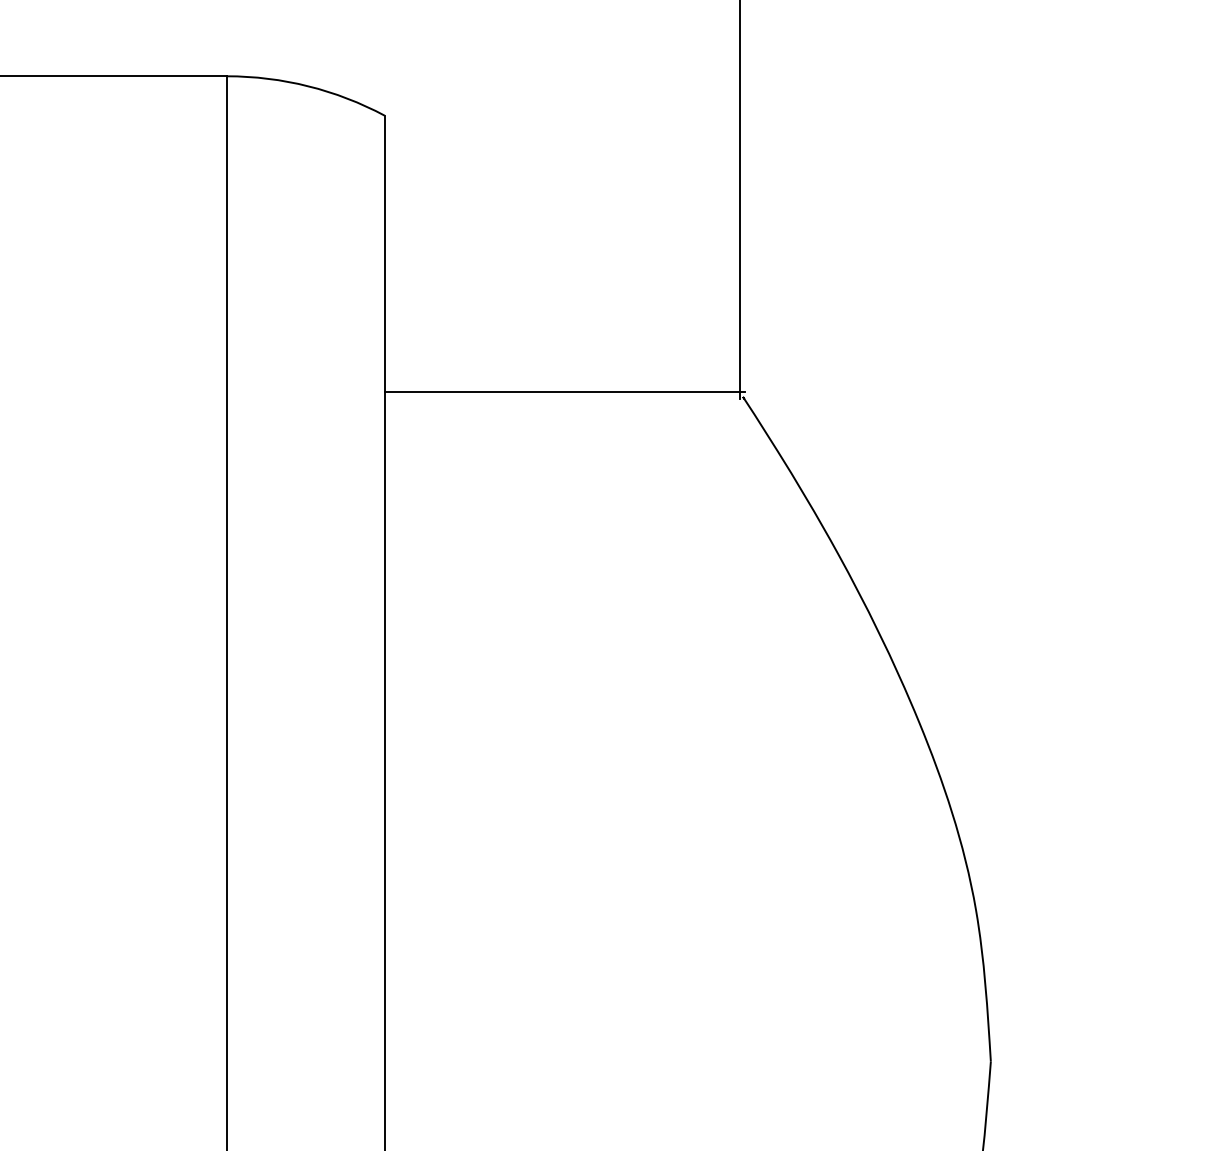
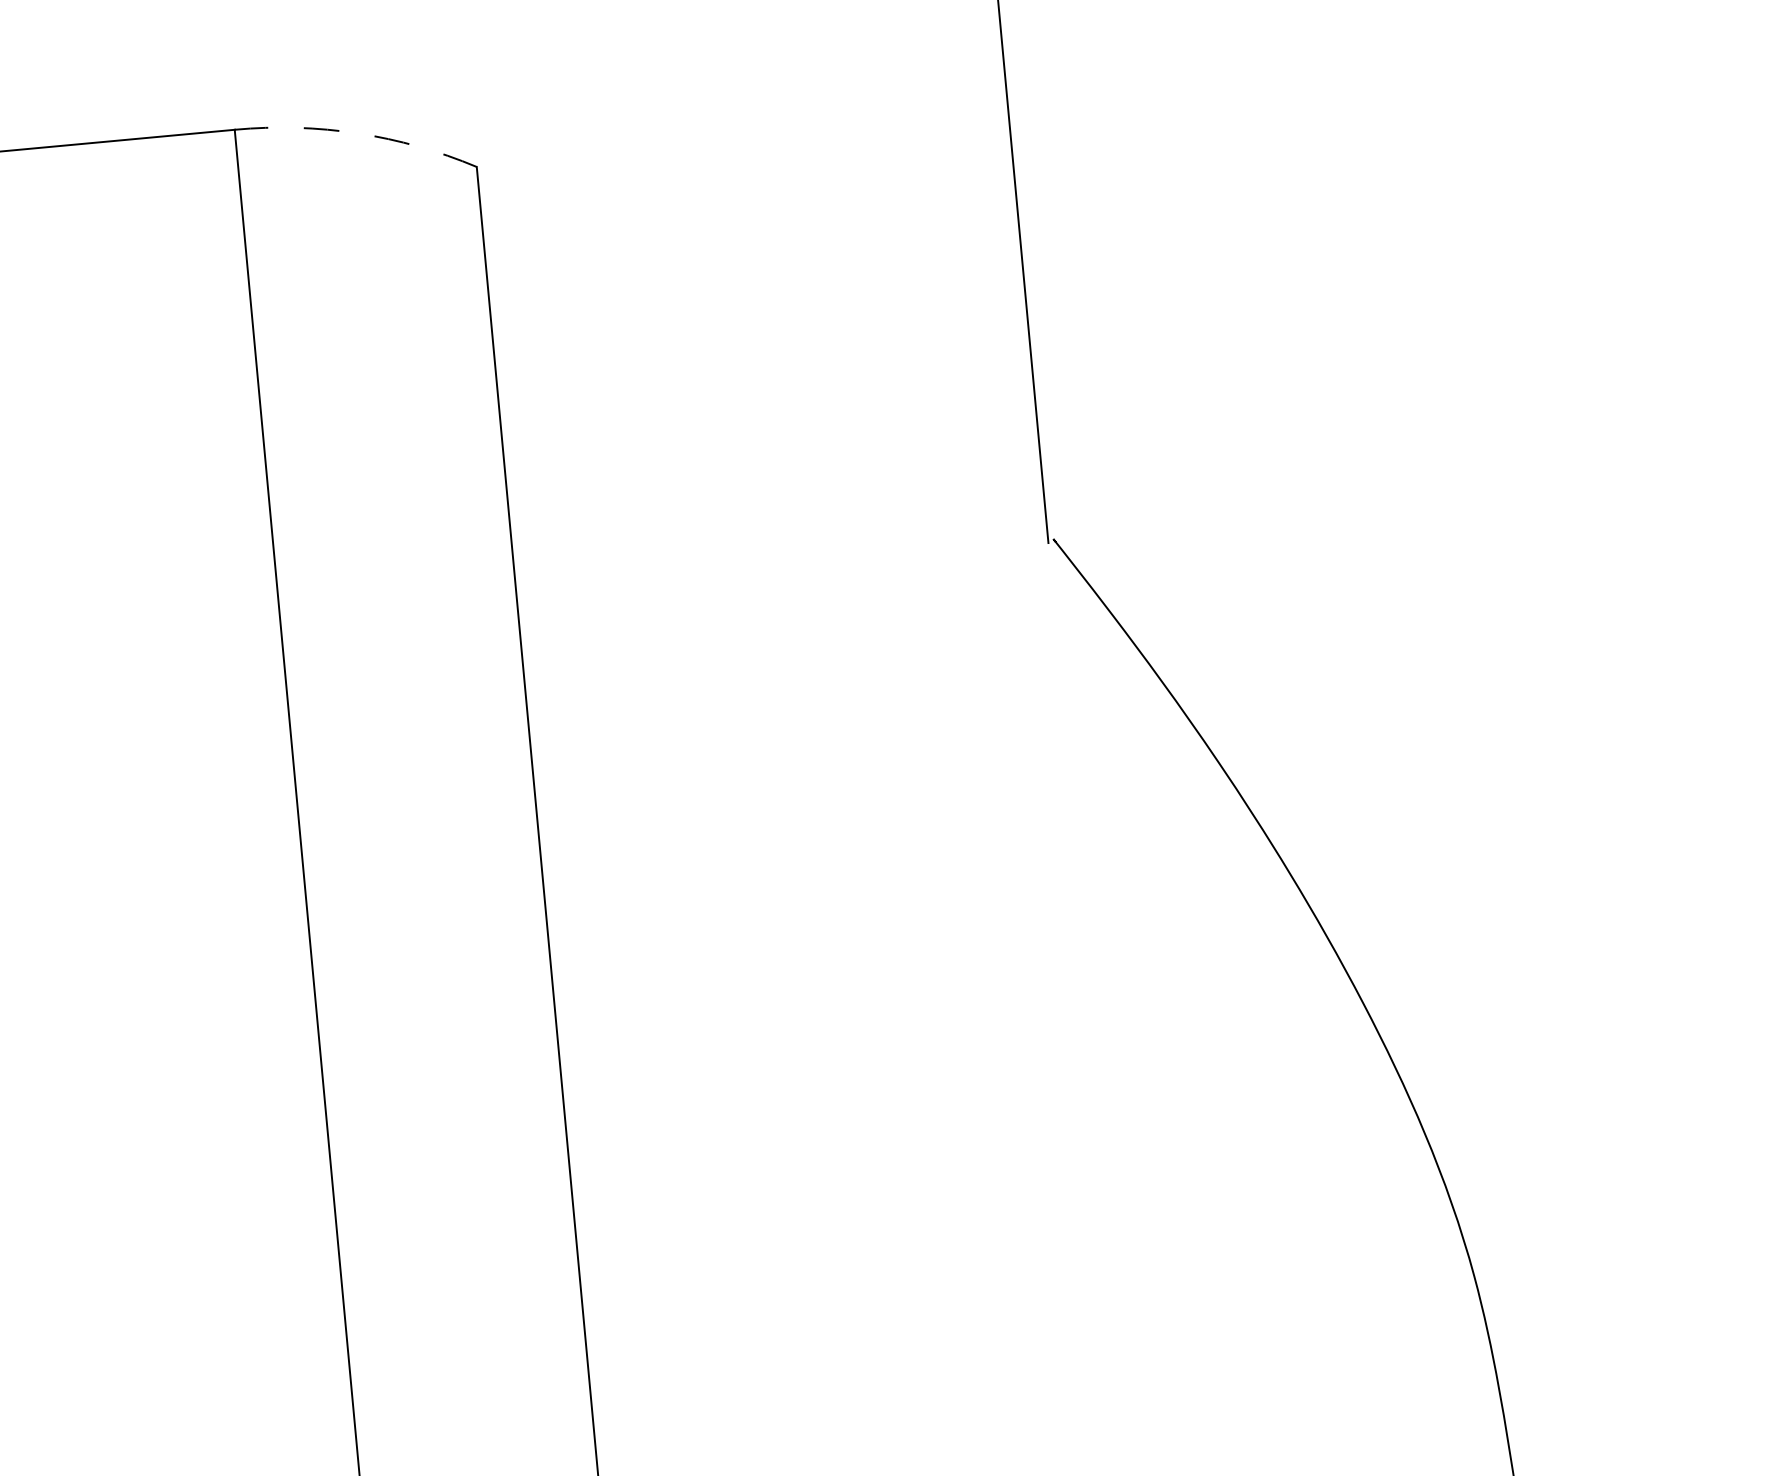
arc: (308, 86) -> (358, 133), solid -> dashed
line: (564, 391) -> (784, 555), removed

